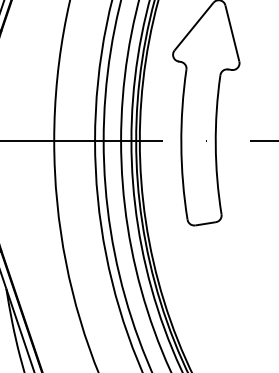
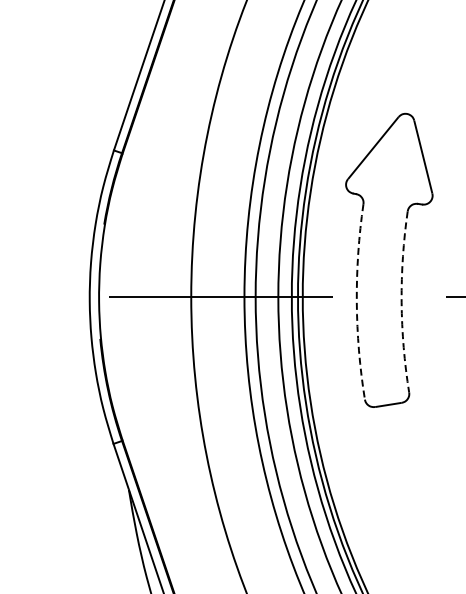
arc: (181, 144) -> (356, 301), solid -> dashed
arc: (215, 145) -> (401, 302), solid -> dashed

